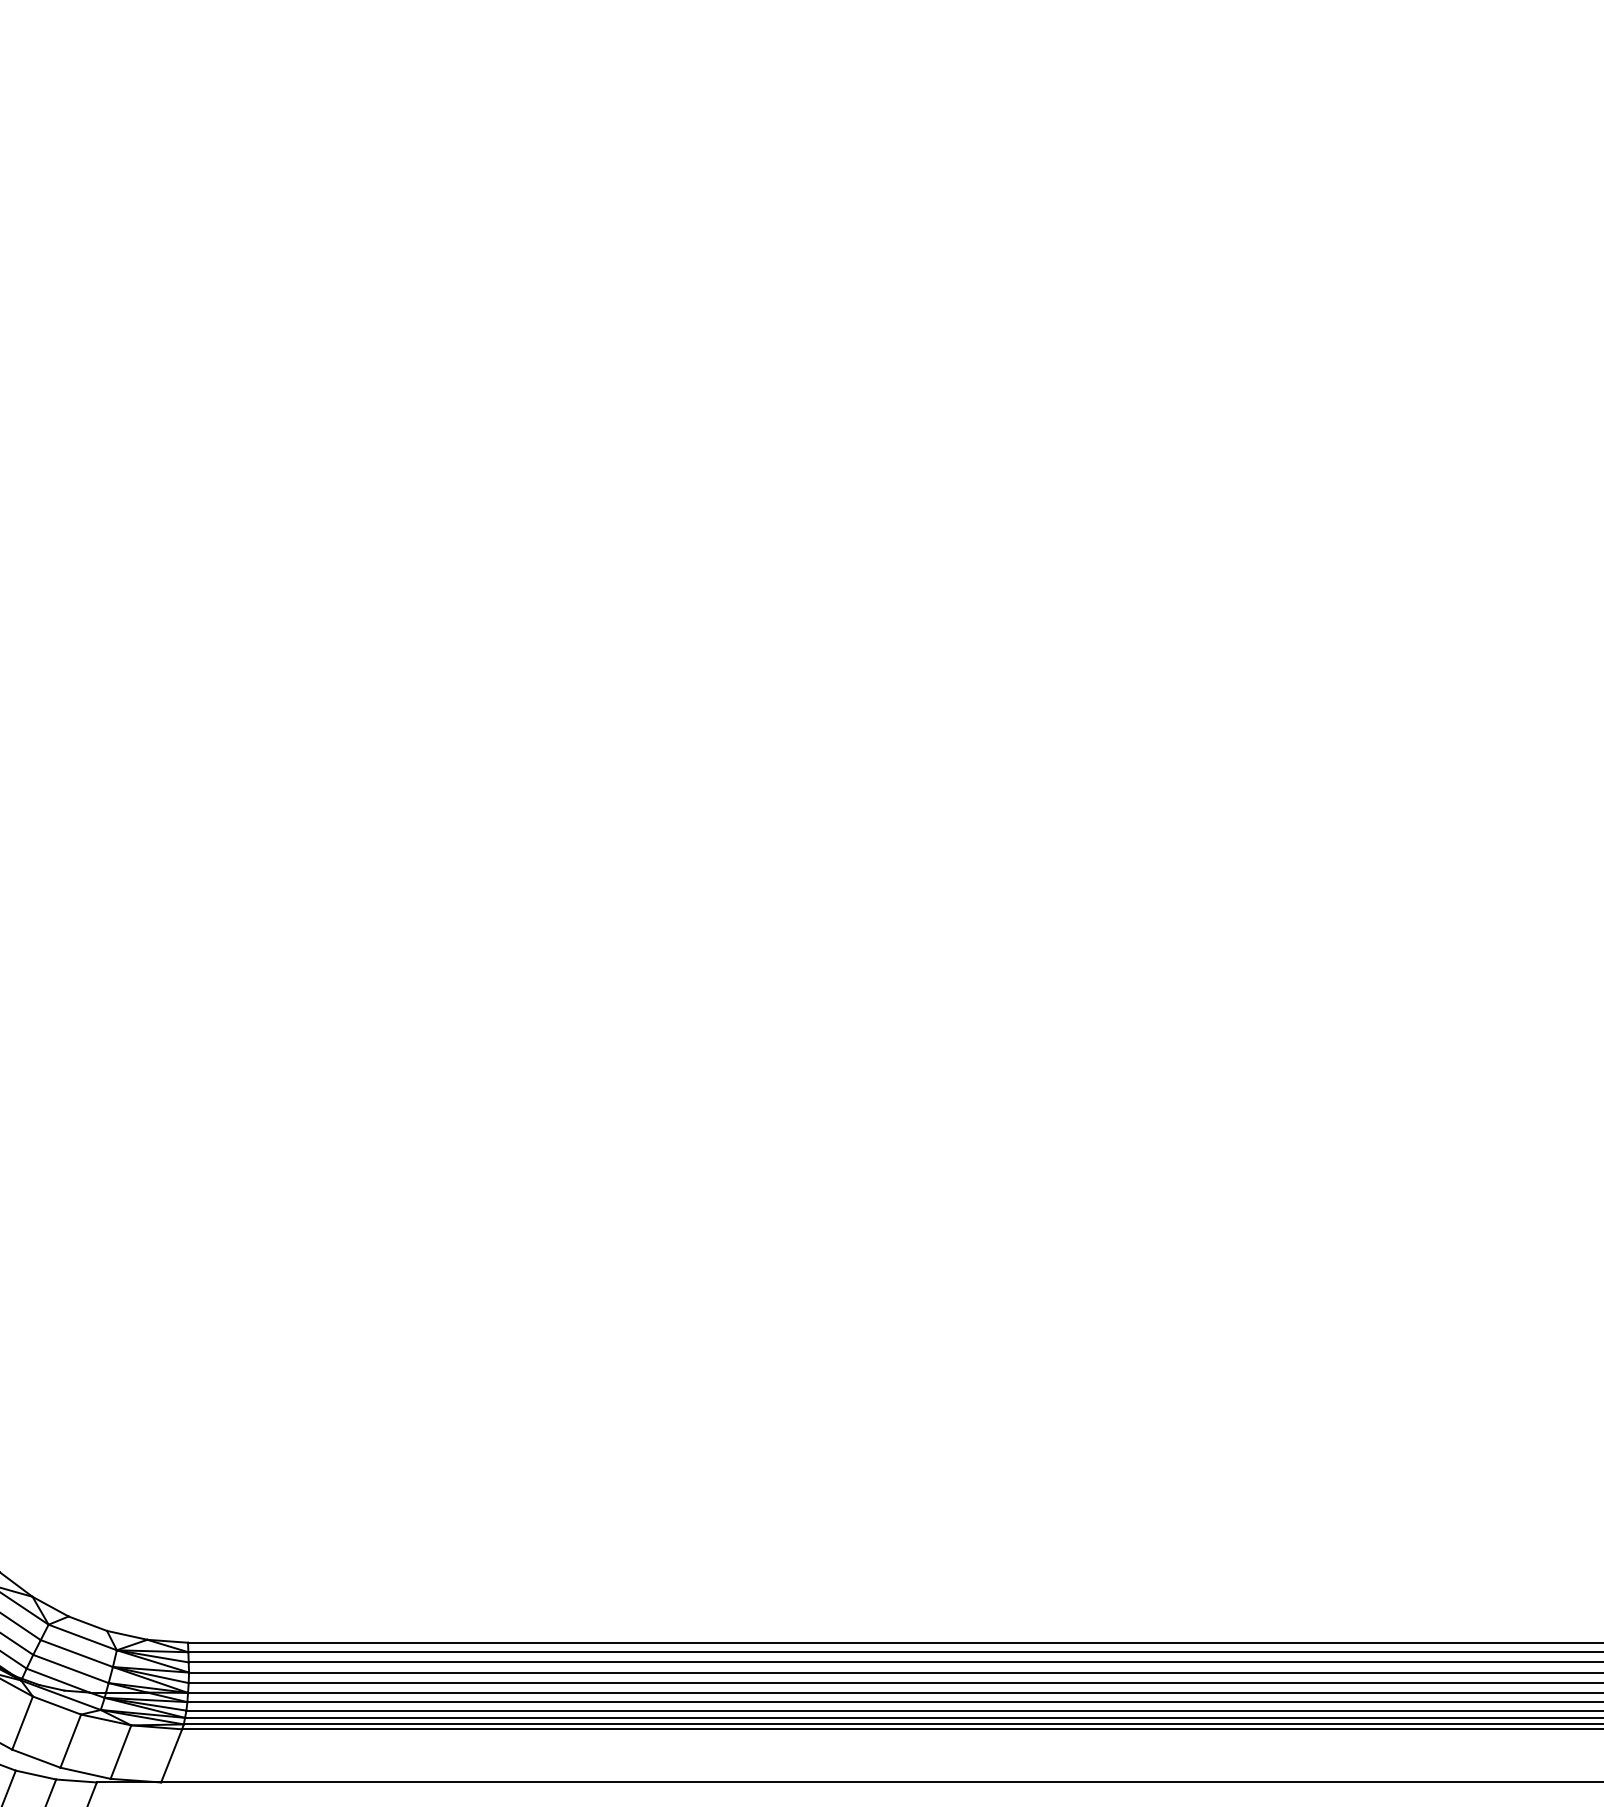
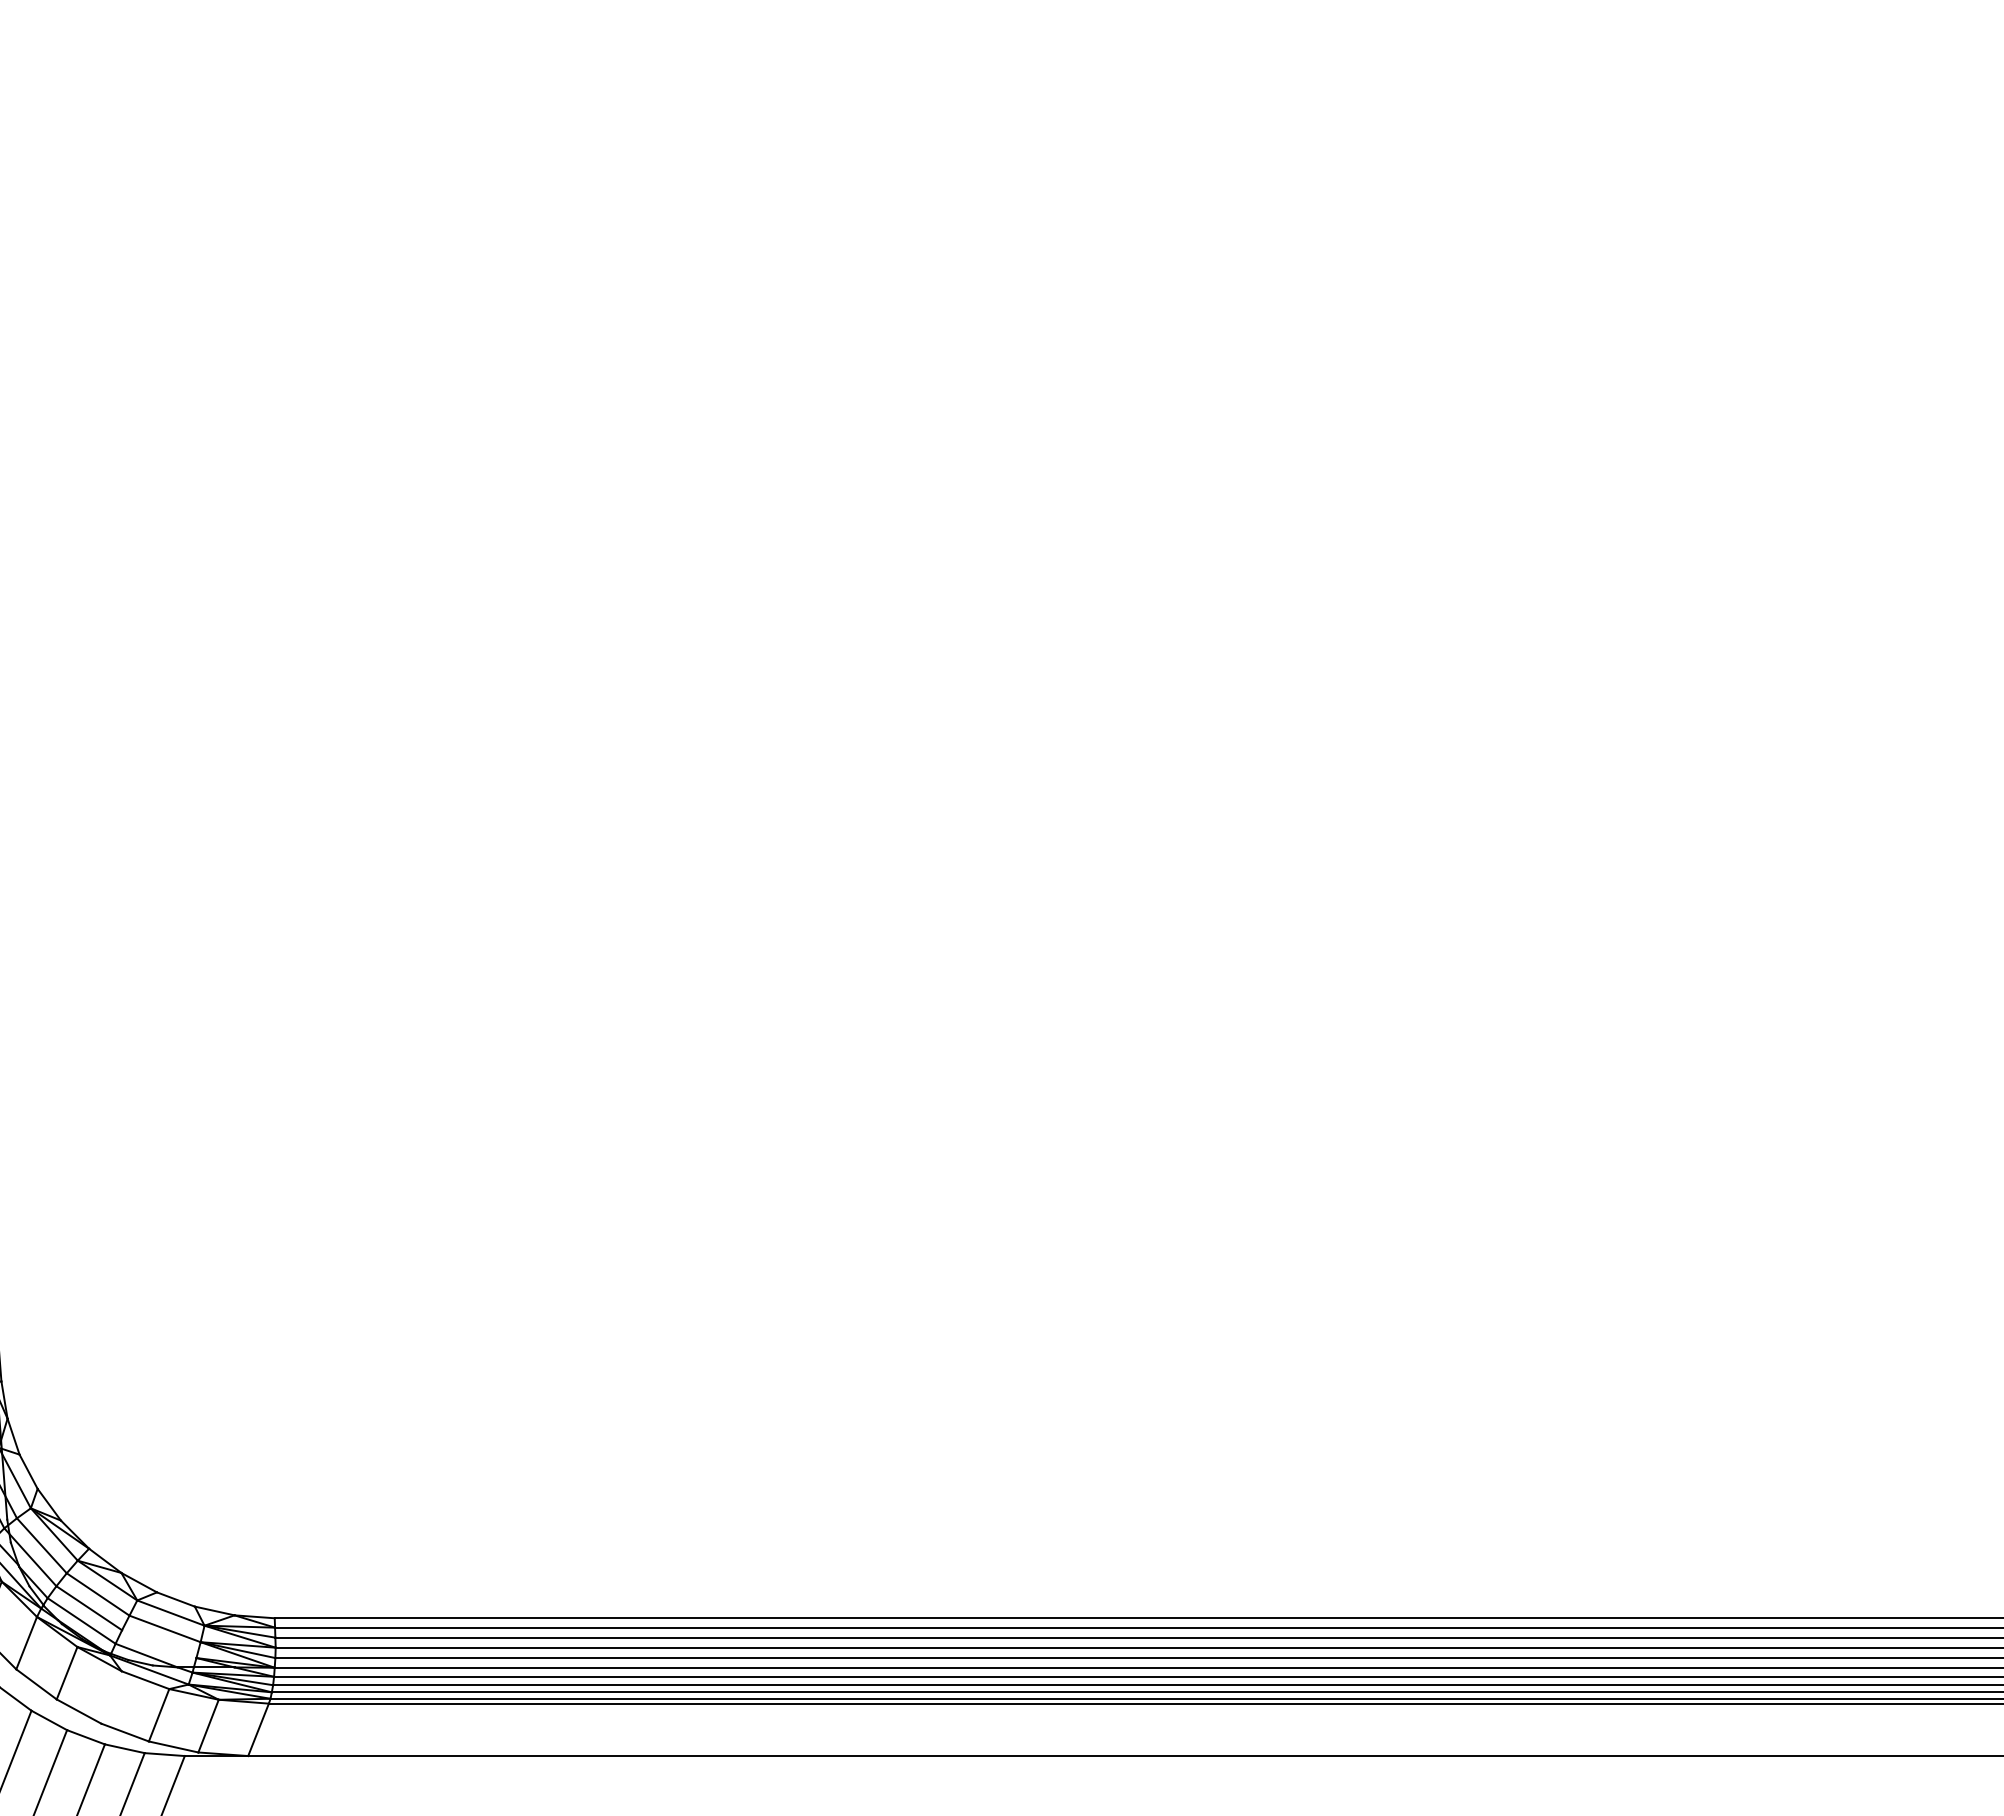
line: (71, 1669) -> (159, 1644), removed
line: (22, 1723) -> (111, 1697), removed

